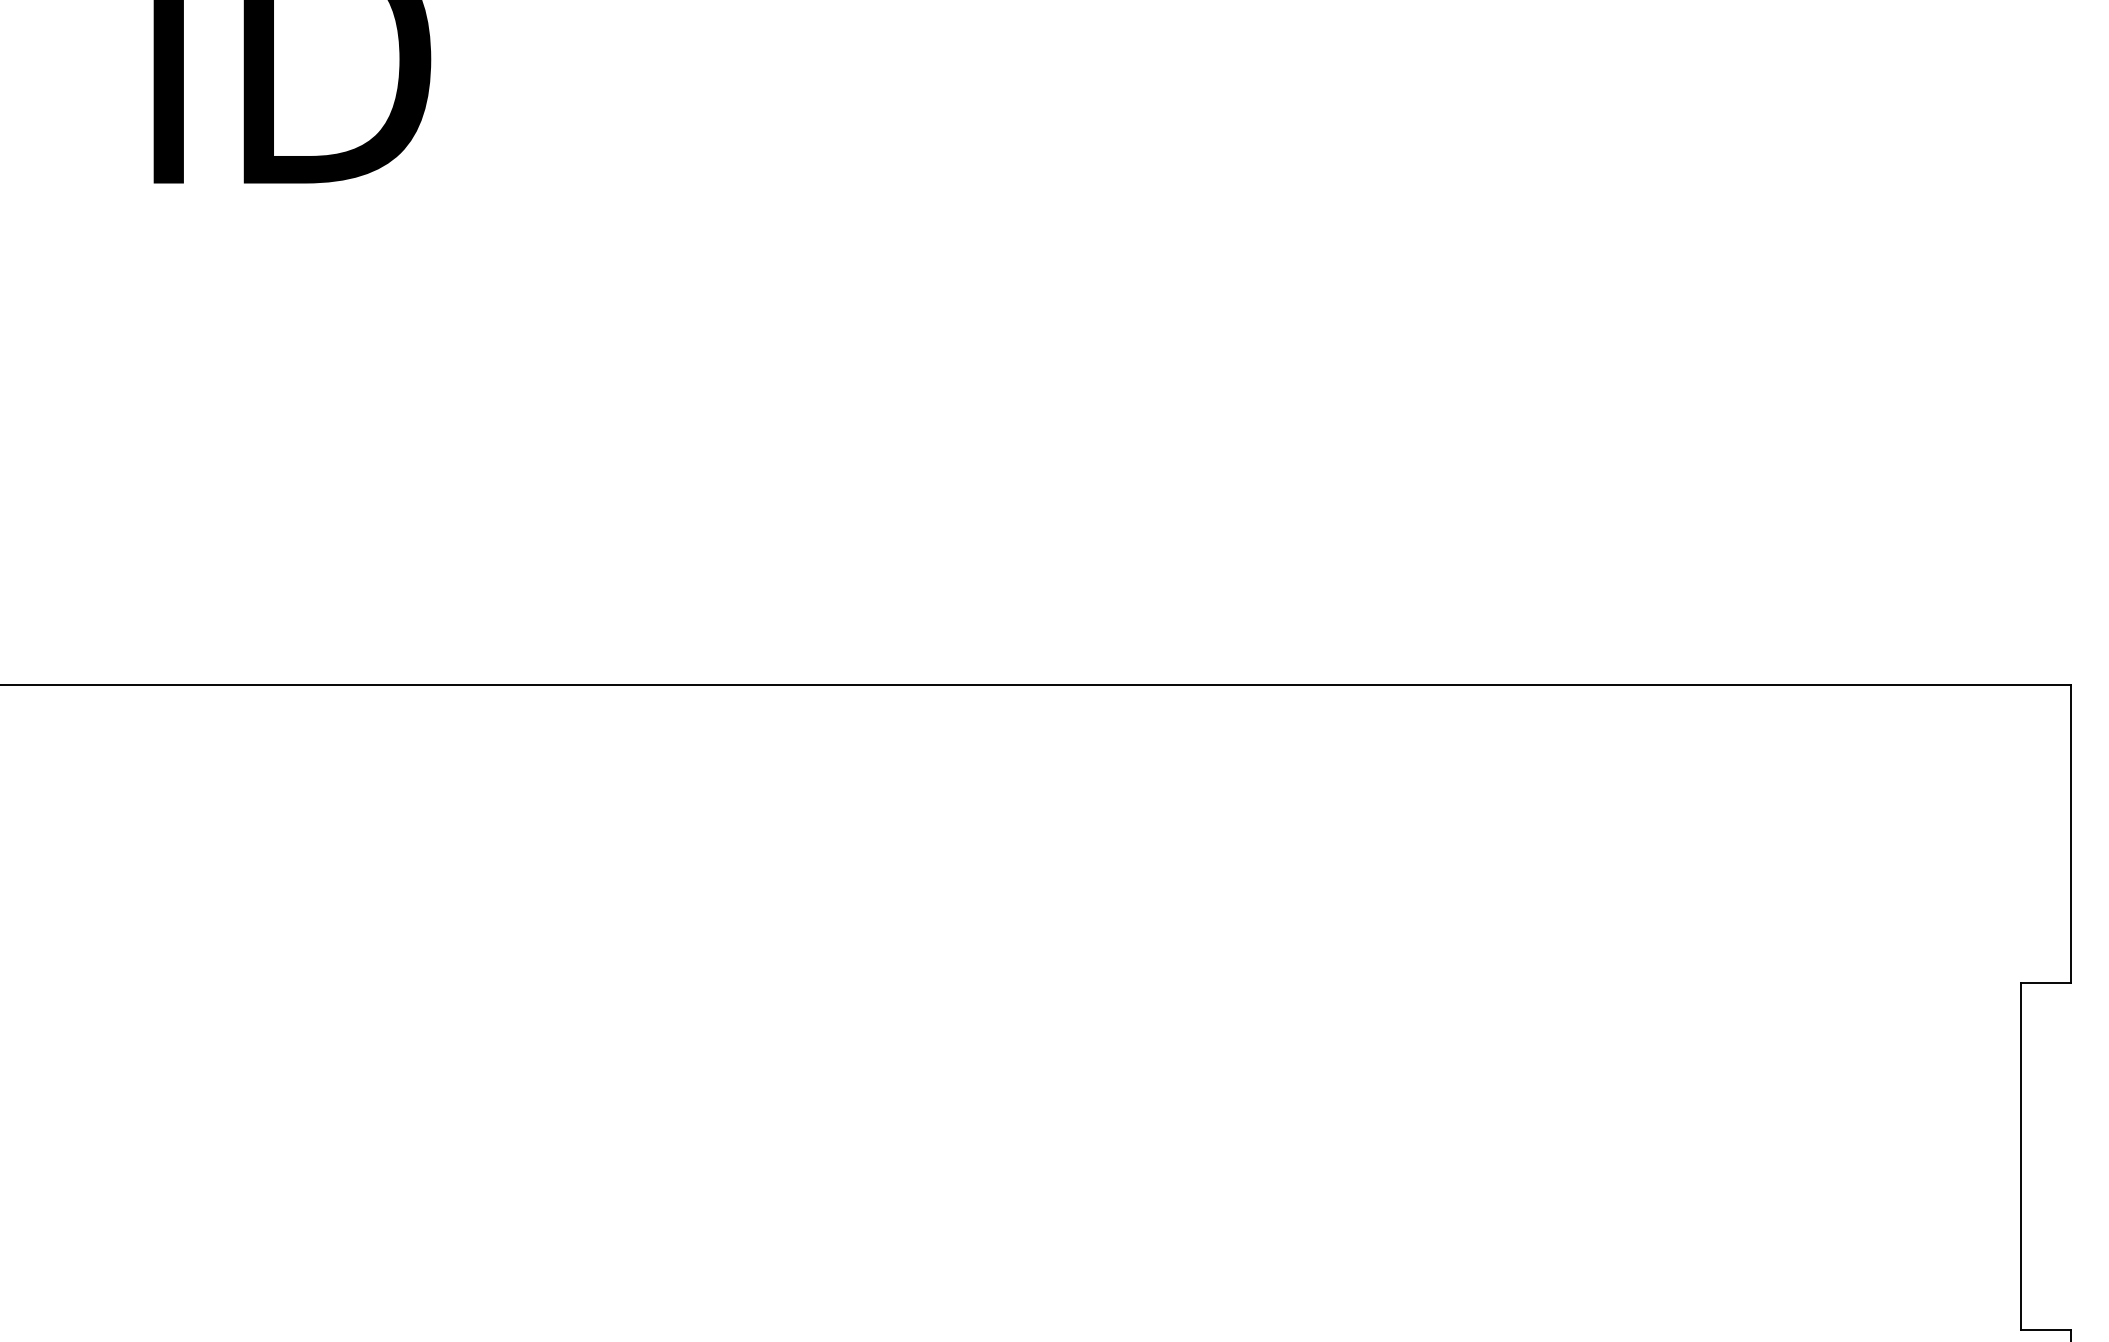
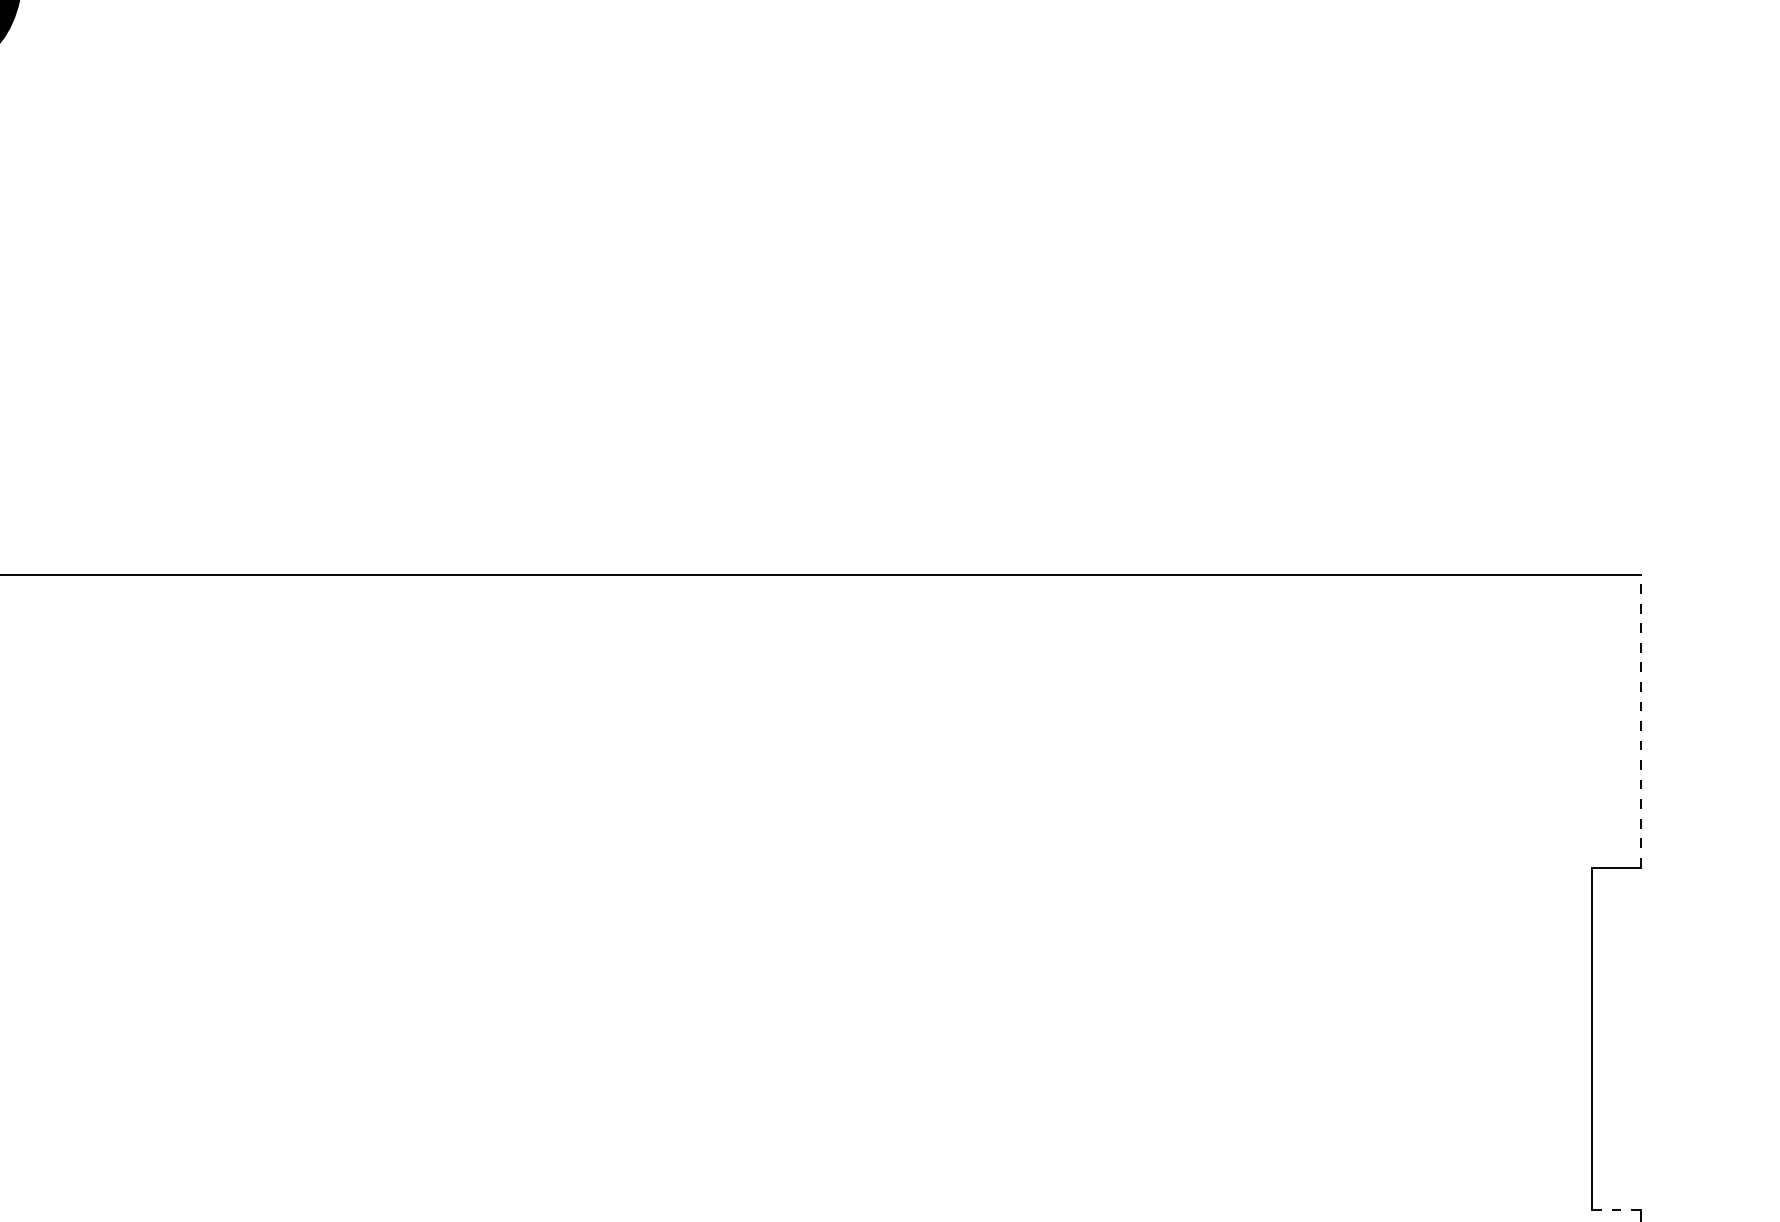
line: (2070, 833) -> (1640, 720), solid -> dashed
line: (2045, 1329) -> (1616, 1209), solid -> dashed

